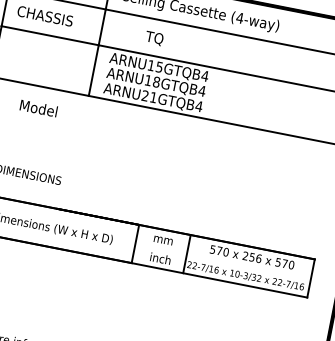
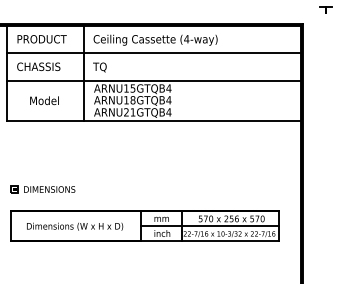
text: (153, 38) -> (99, 67), moved
text: (38, 108) -> (44, 100), moved
line: (223, 261) -> (210, 226), added

